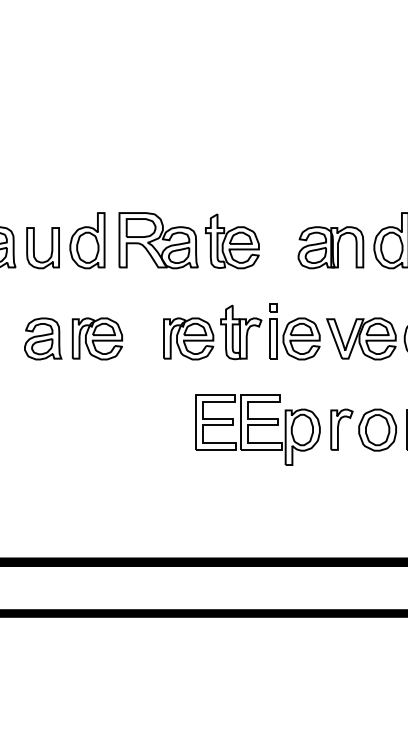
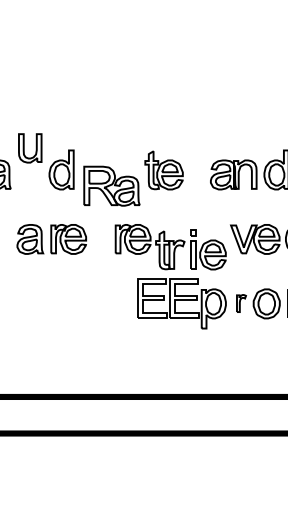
part: (158, 240) -> (111, 186), moved
part: (34, 248) -> (24, 148), moved
part: (270, 331) -> (191, 249), moved
part: (341, 429) -> (241, 303), size x0.6

